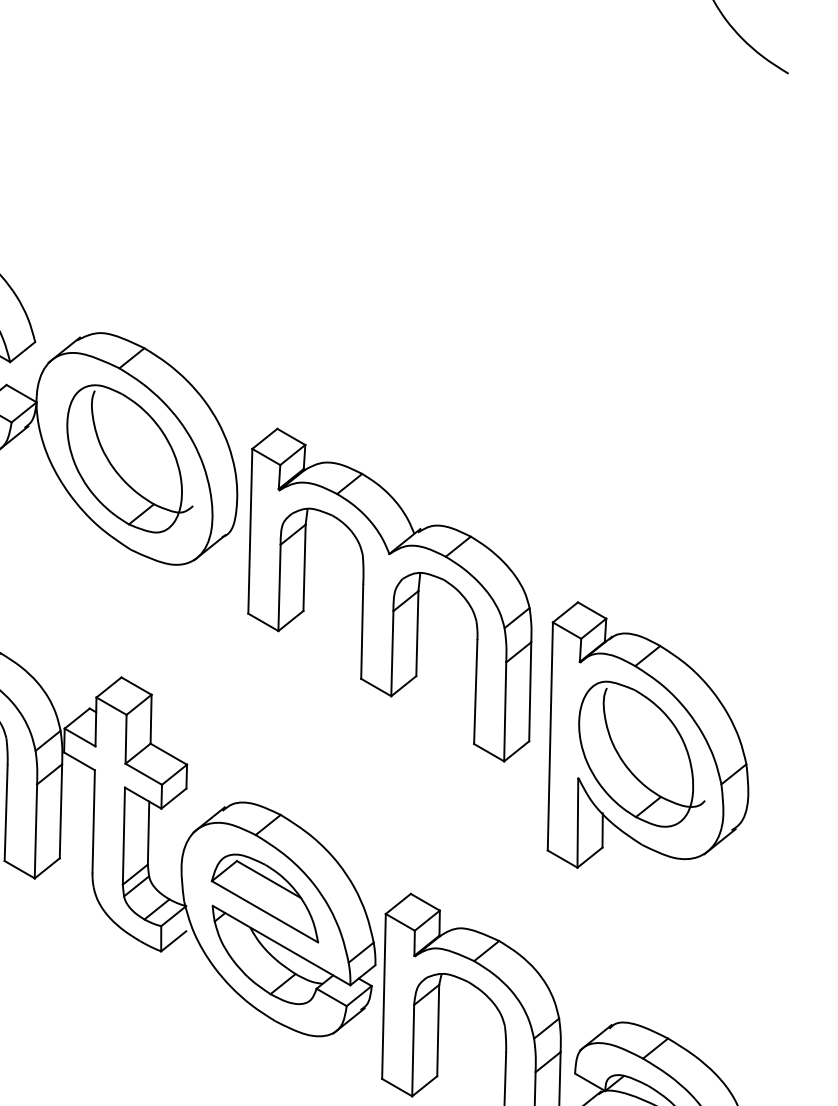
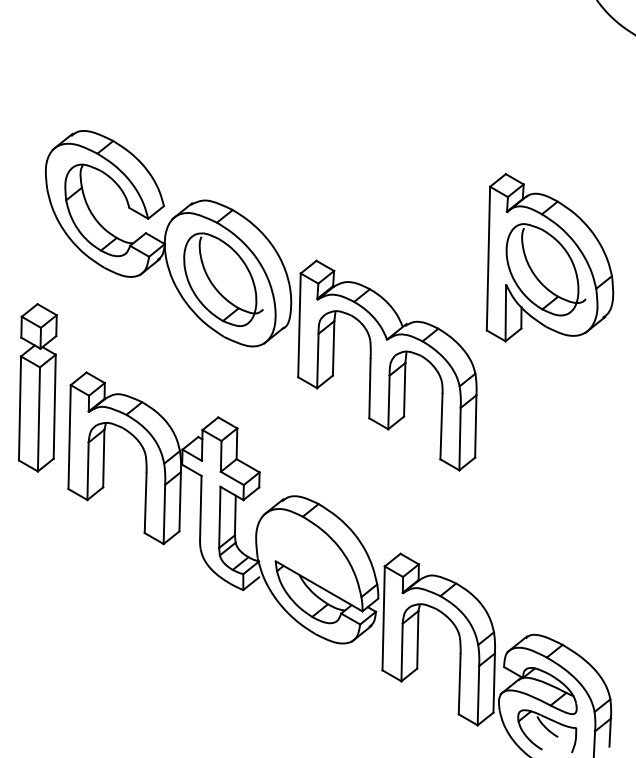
part: (647, 734) -> (549, 257), moved
part: (264, 898) -> (308, 556), removed

